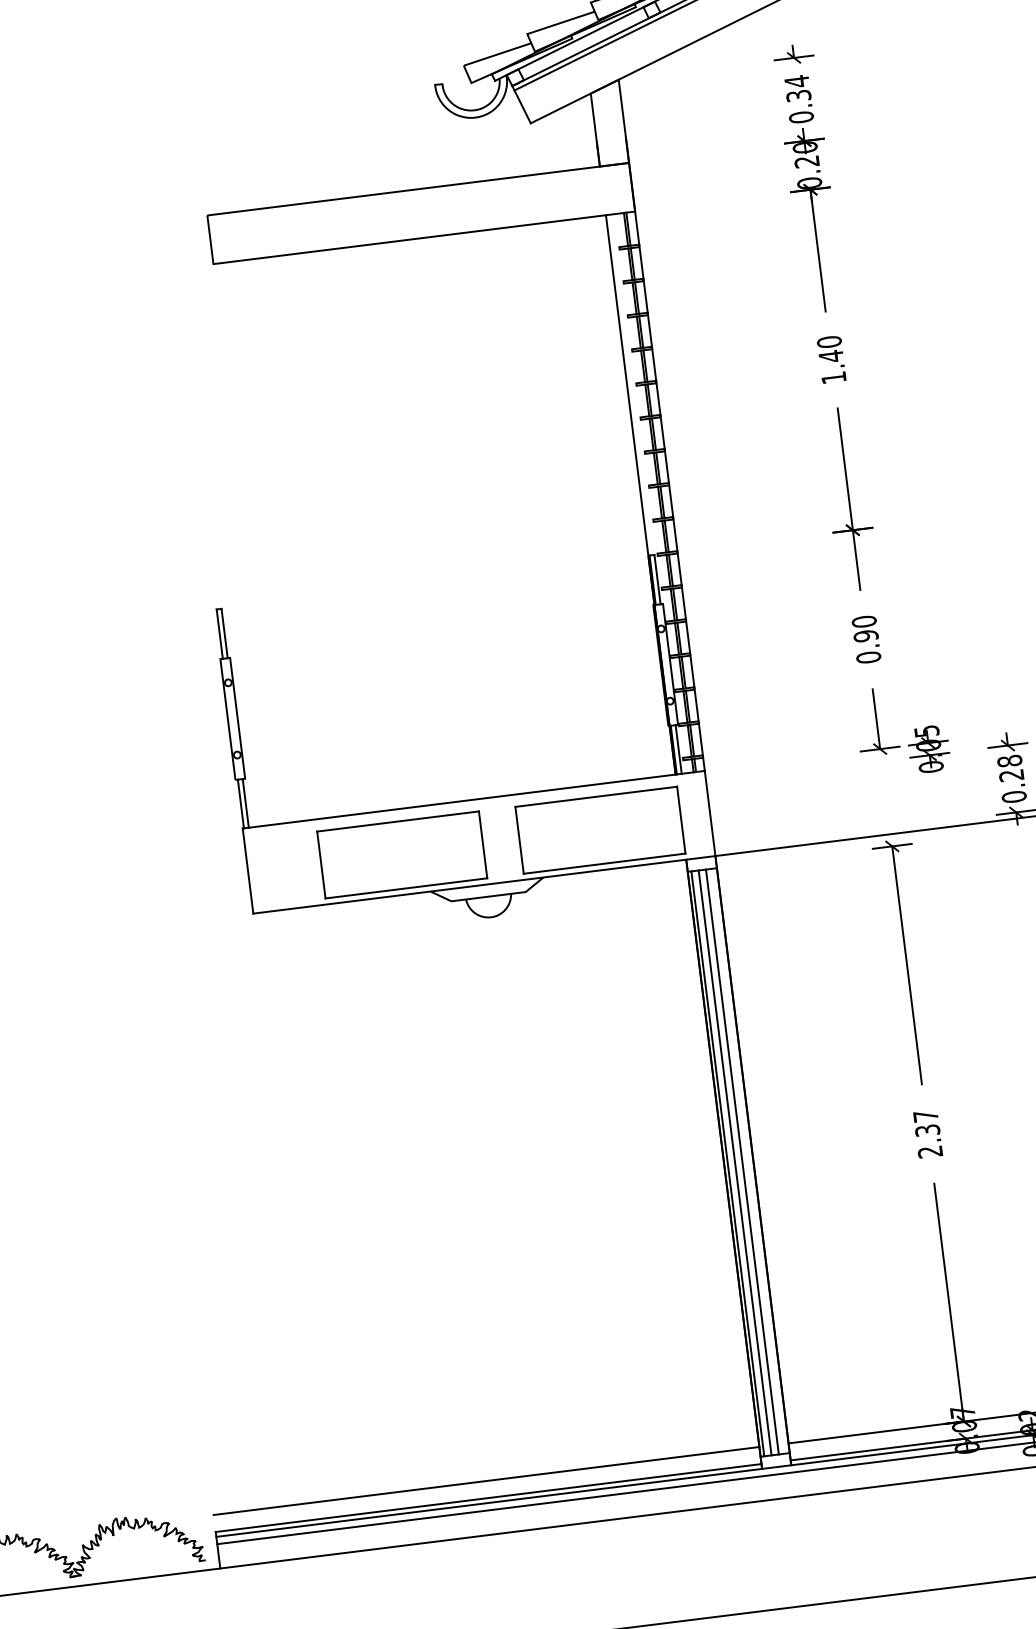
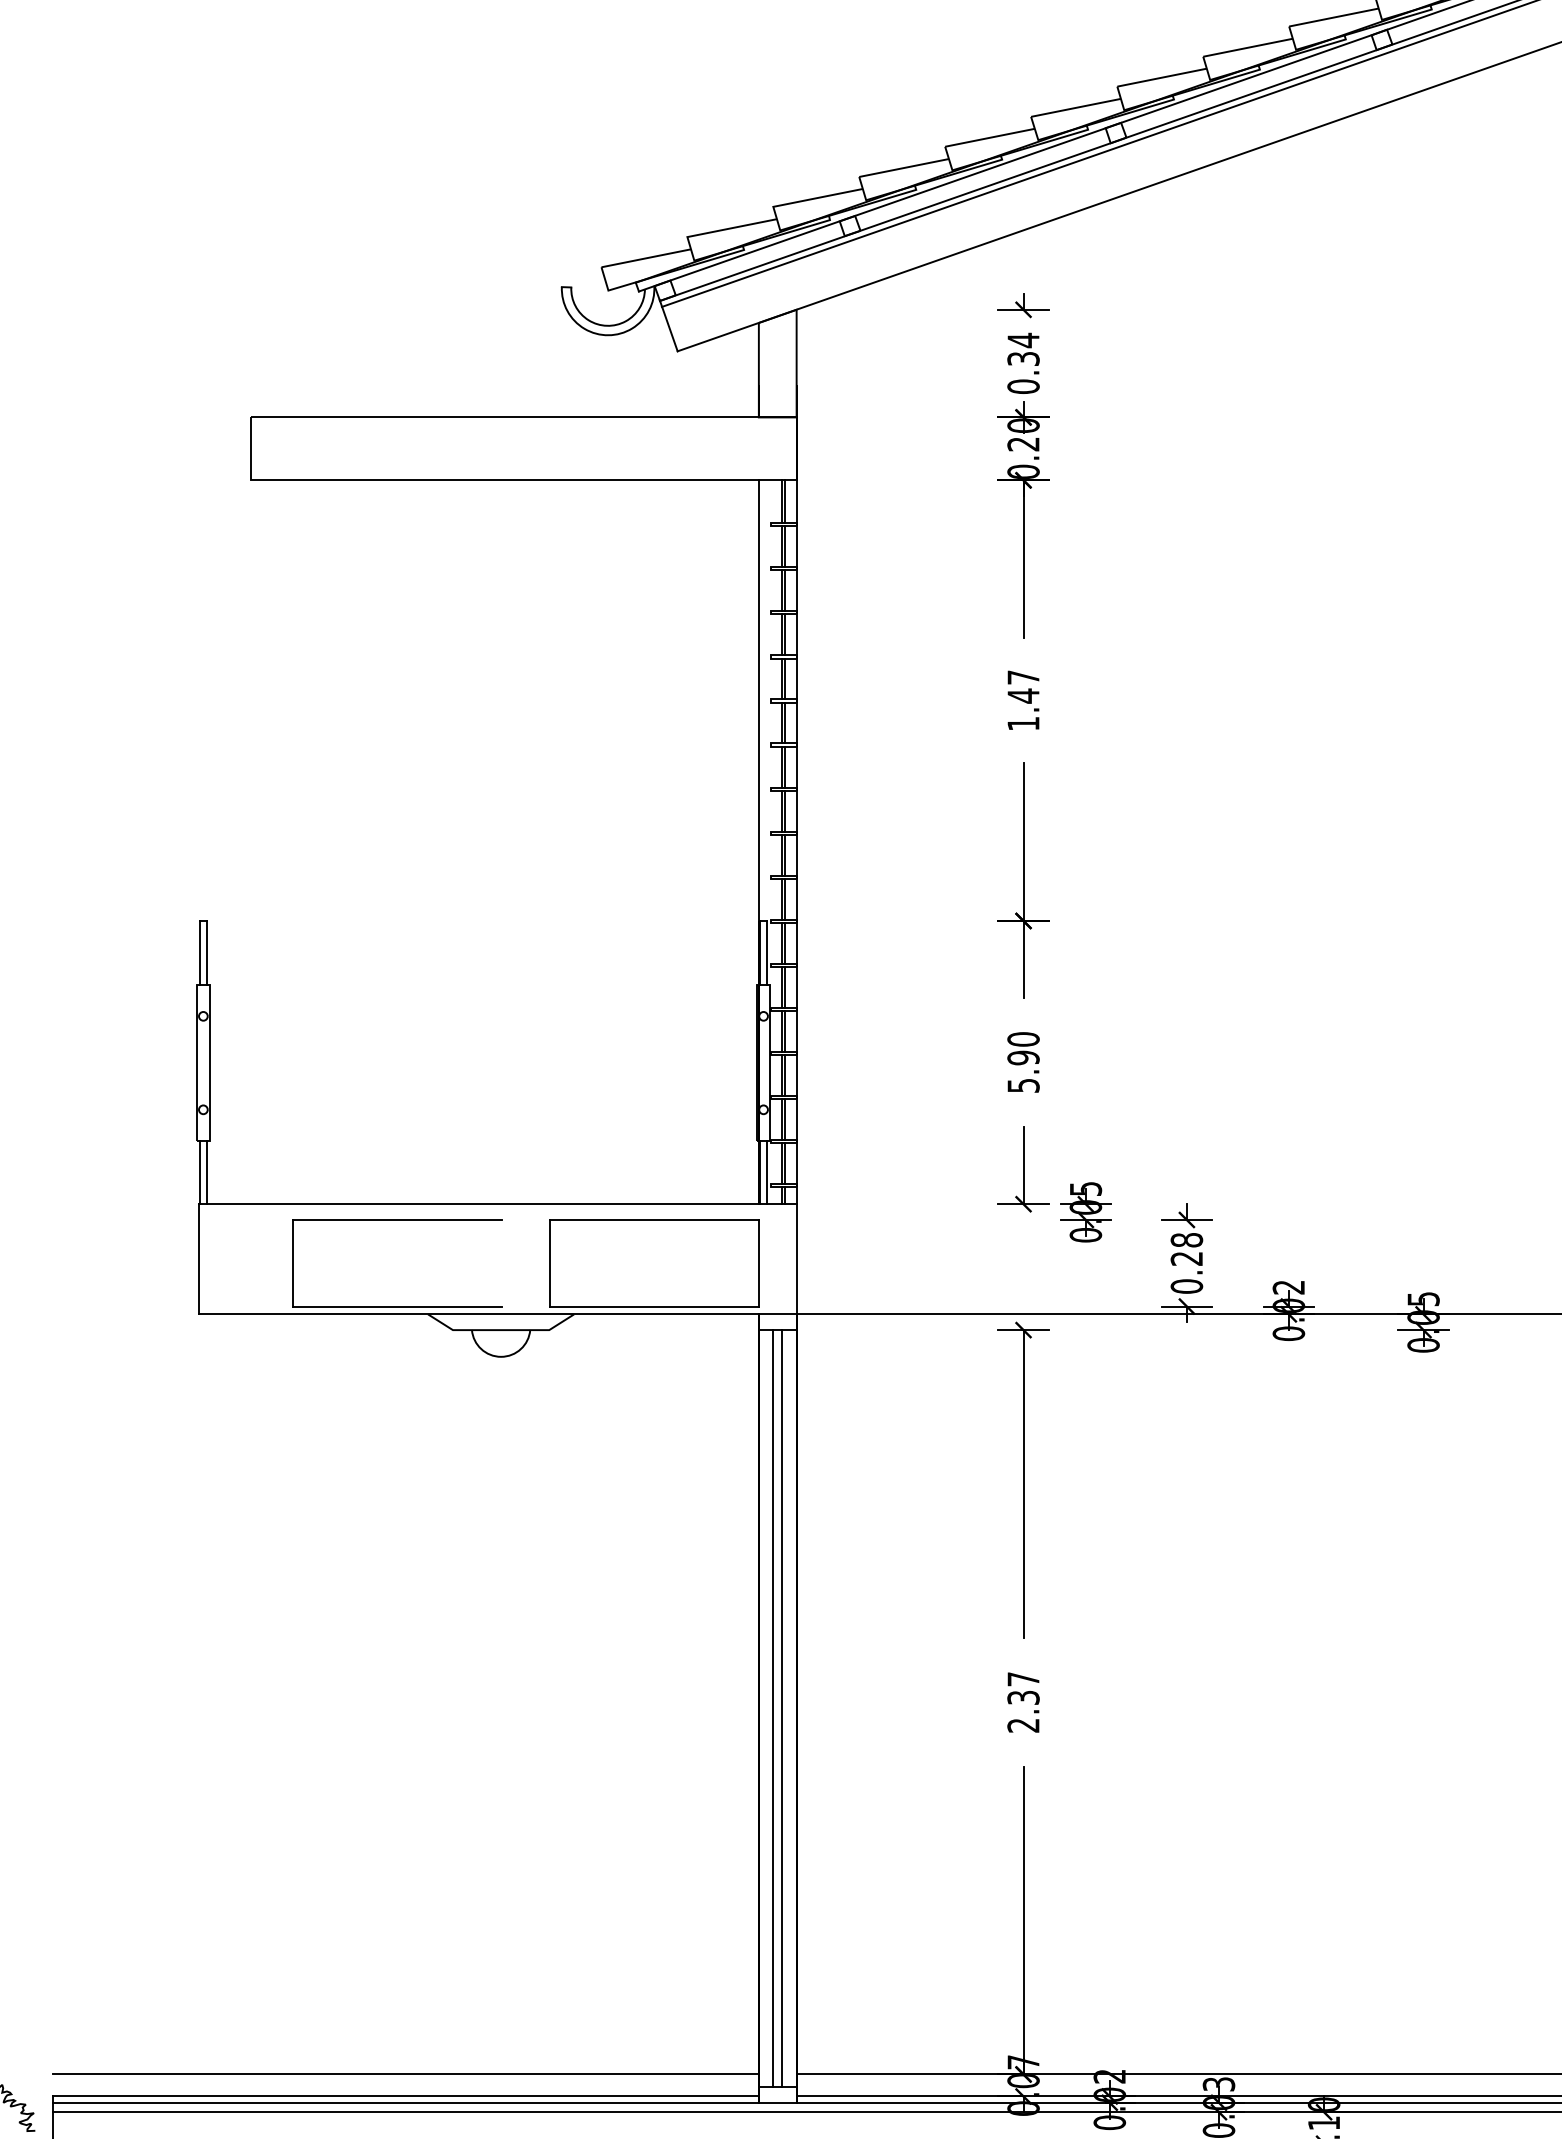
text: (829, 342) -> (1023, 677), 1.40 -> 1.47
text: (868, 657) -> (1023, 1085), 0.90 -> 5.90
line: (483, 844) -> (502, 1262), removed
line: (727, 1163) -> (763, 1708), removed

